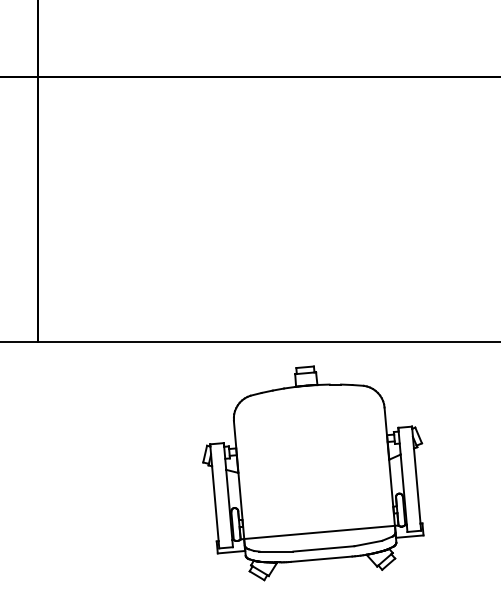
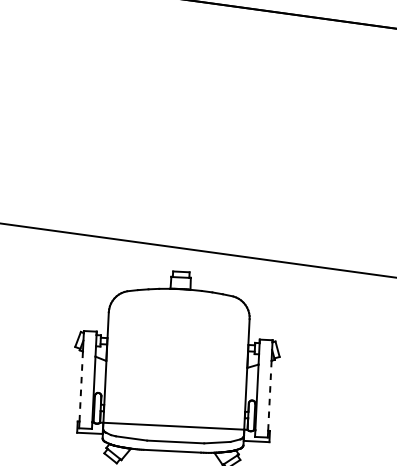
line: (417, 486) -> (270, 396), solid -> dashed
line: (215, 503) -> (81, 386), solid -> dashed

